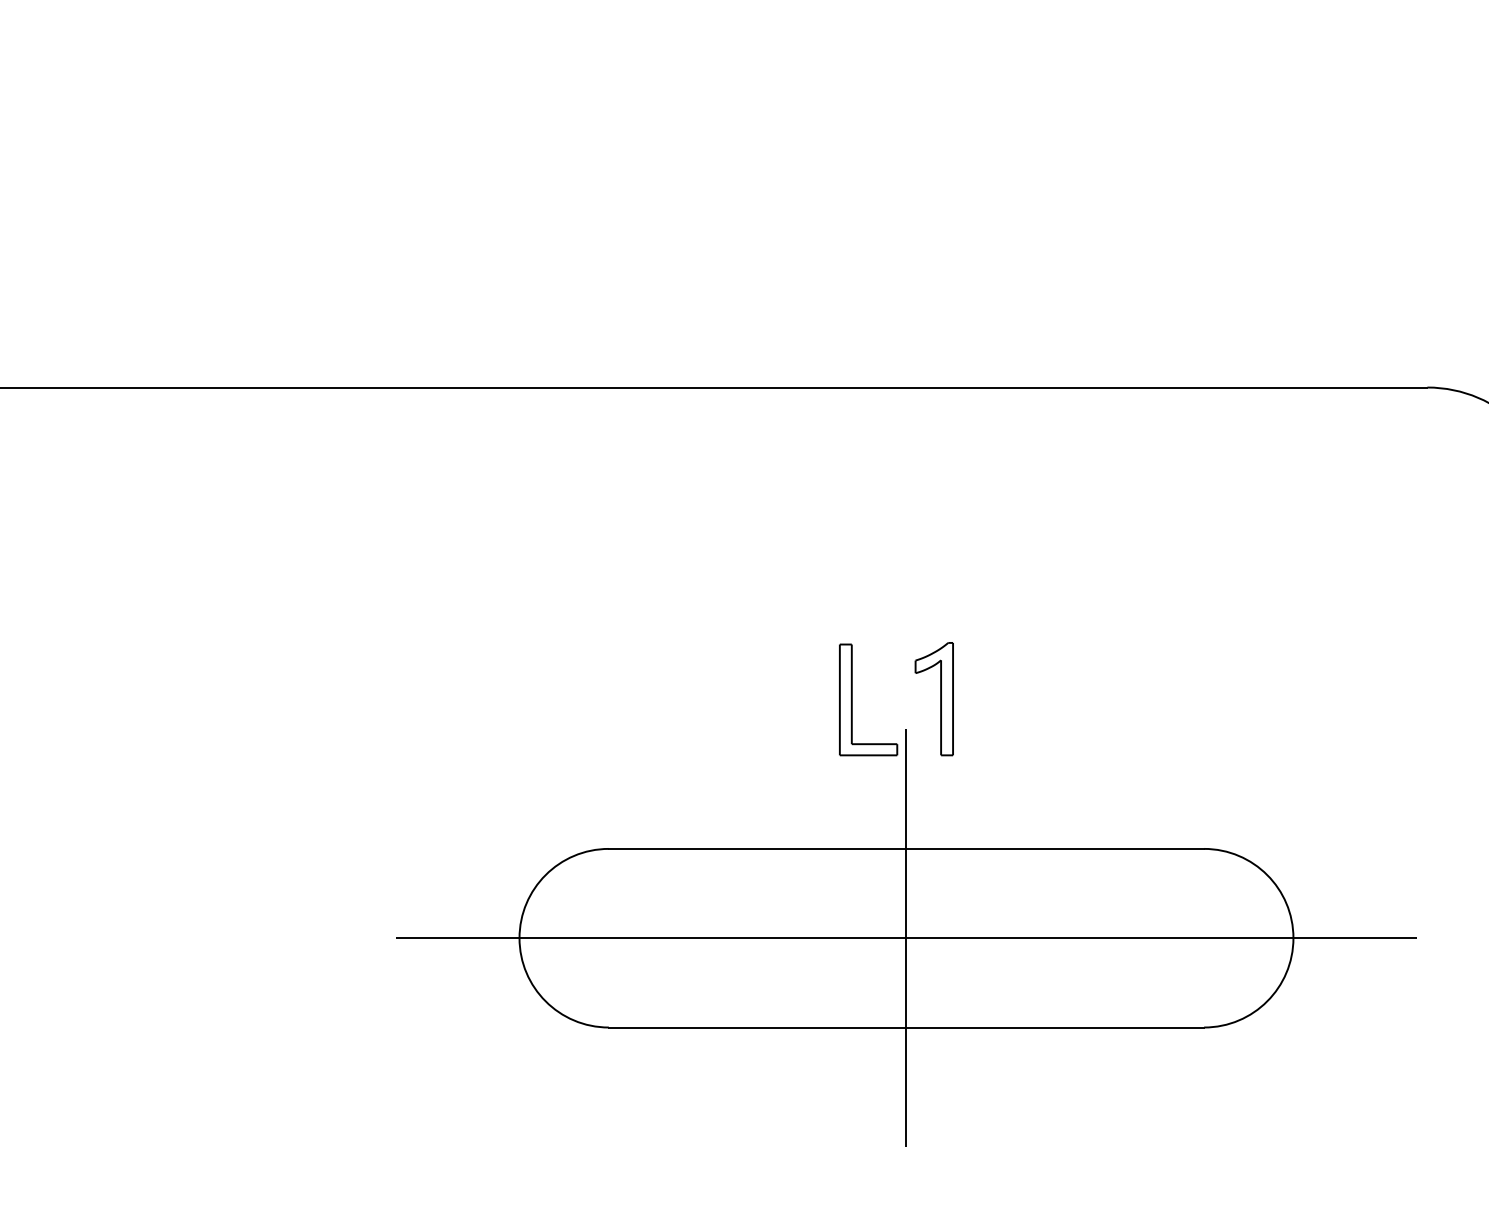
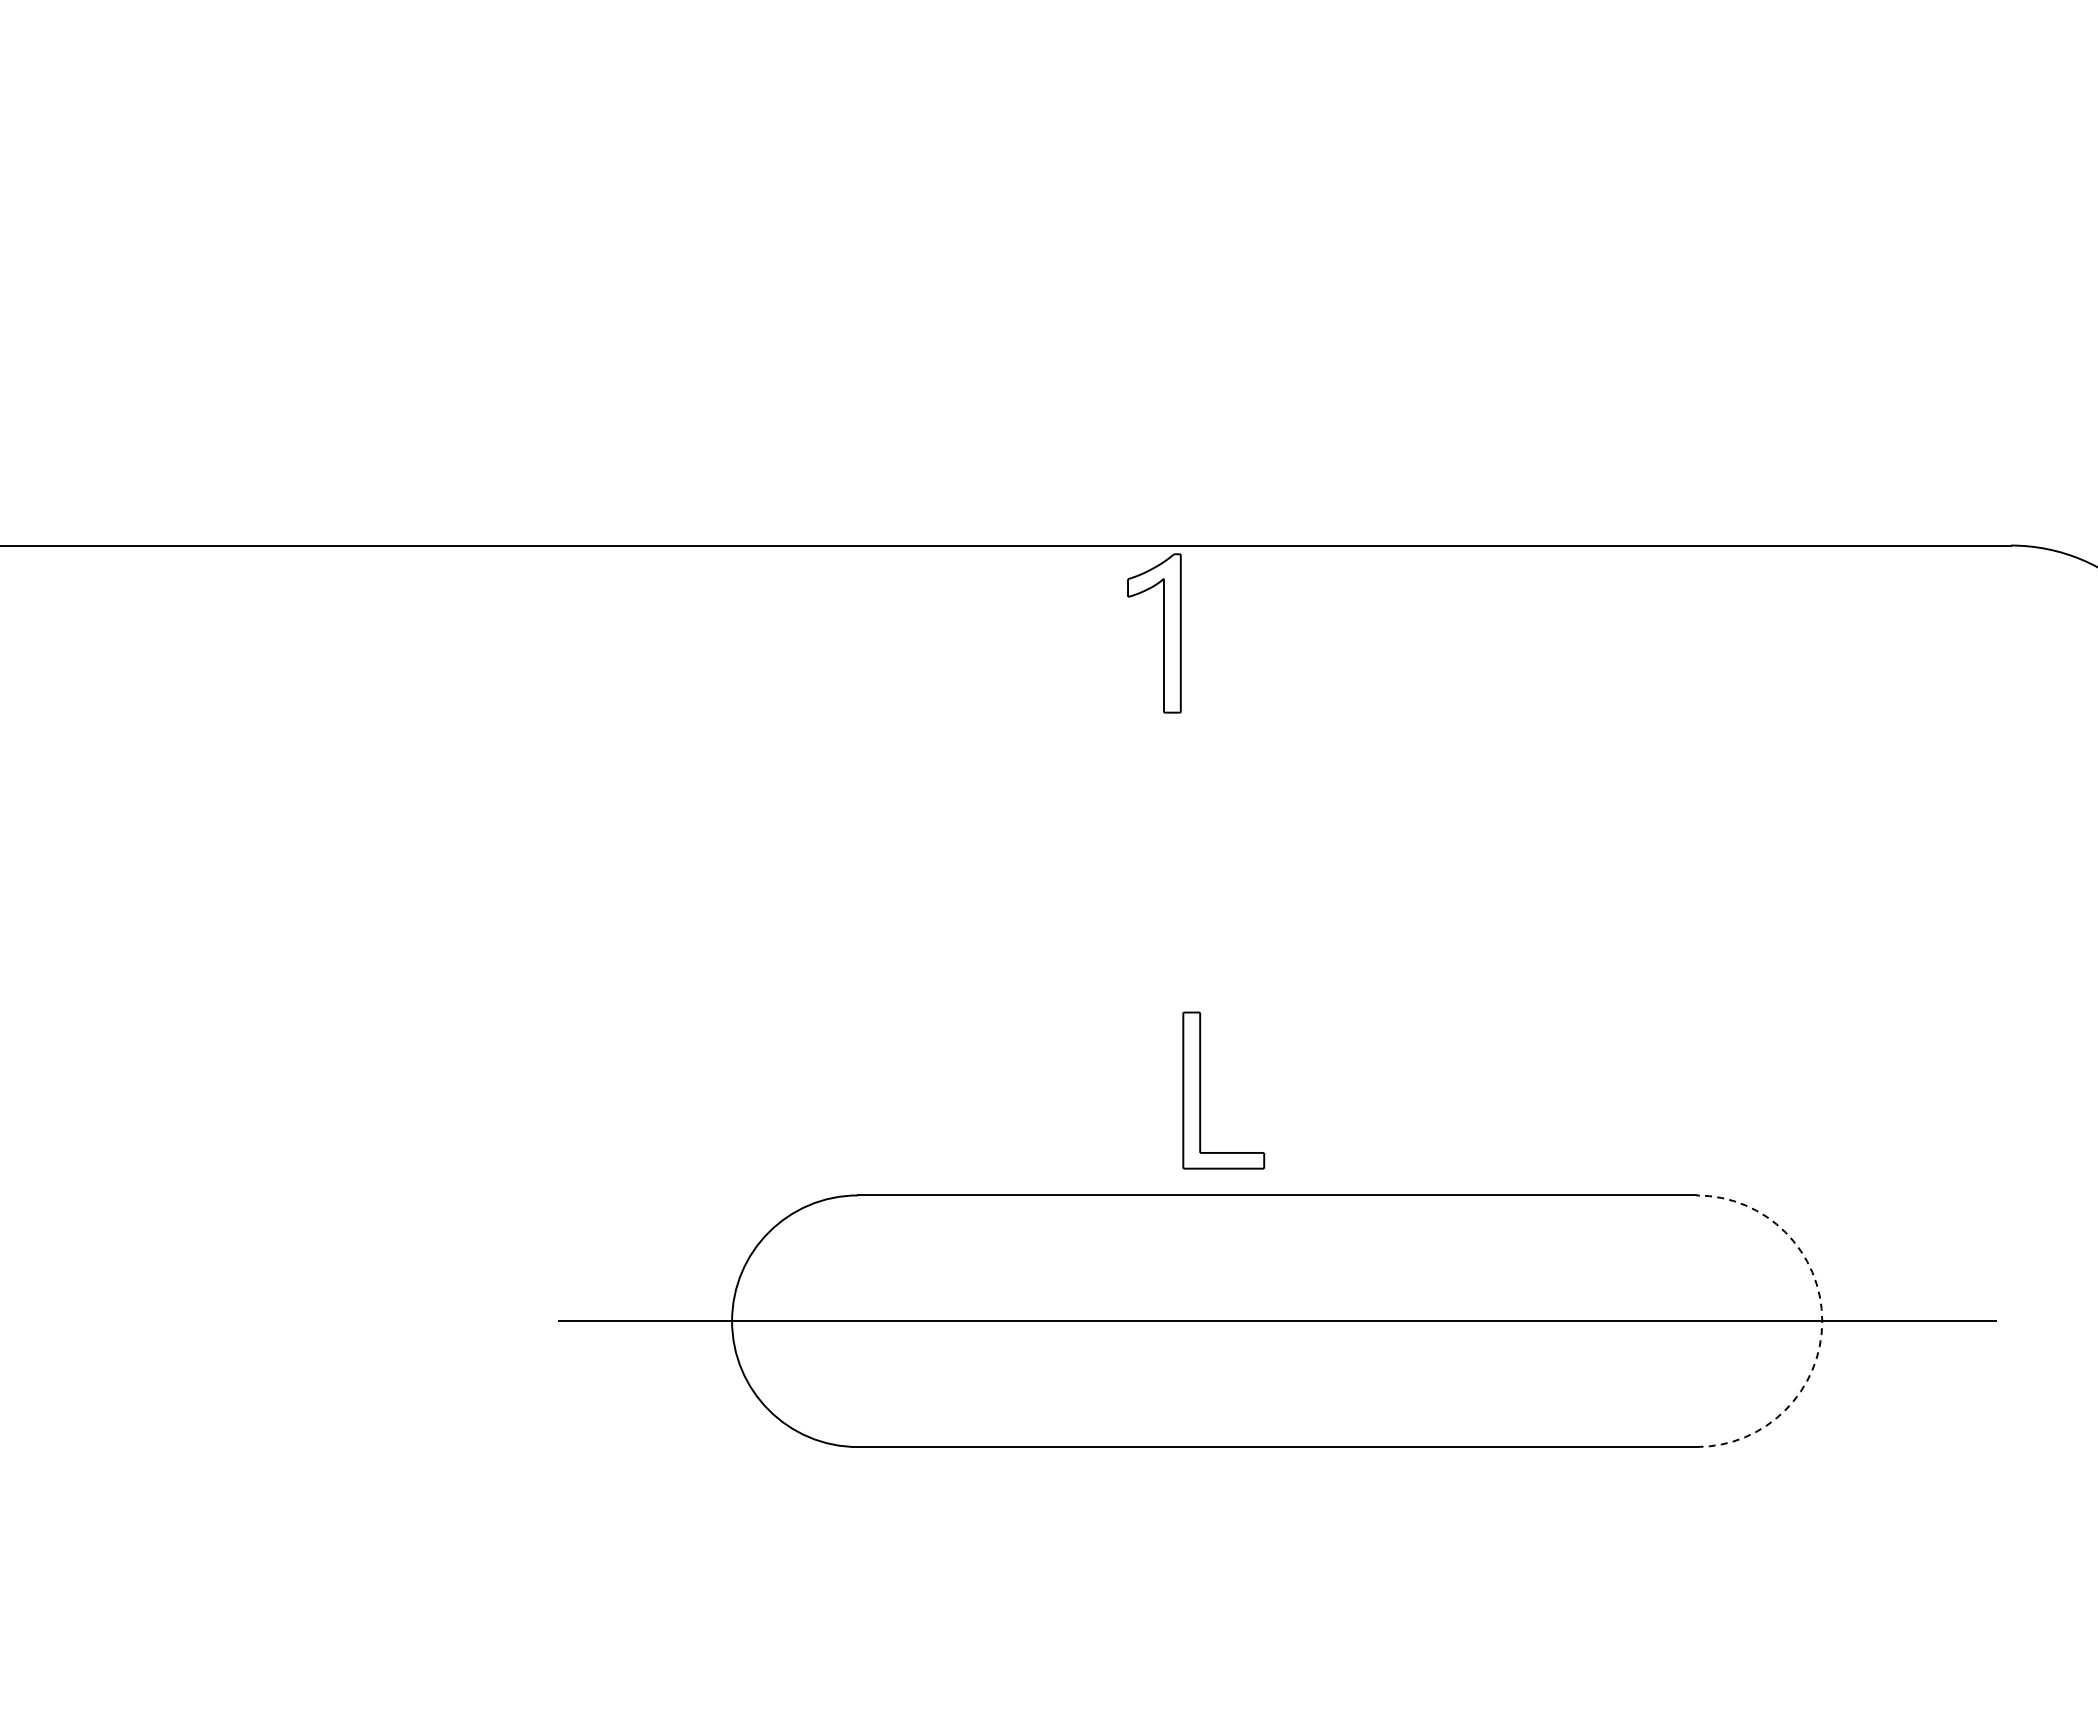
part: (852, 699) -> (1201, 1090), moved
part: (940, 699) -> (1163, 633), moved
line: (906, 937) -> (1277, 1320), removed
arc: (1293, 938) -> (1822, 1321), solid -> dashed

